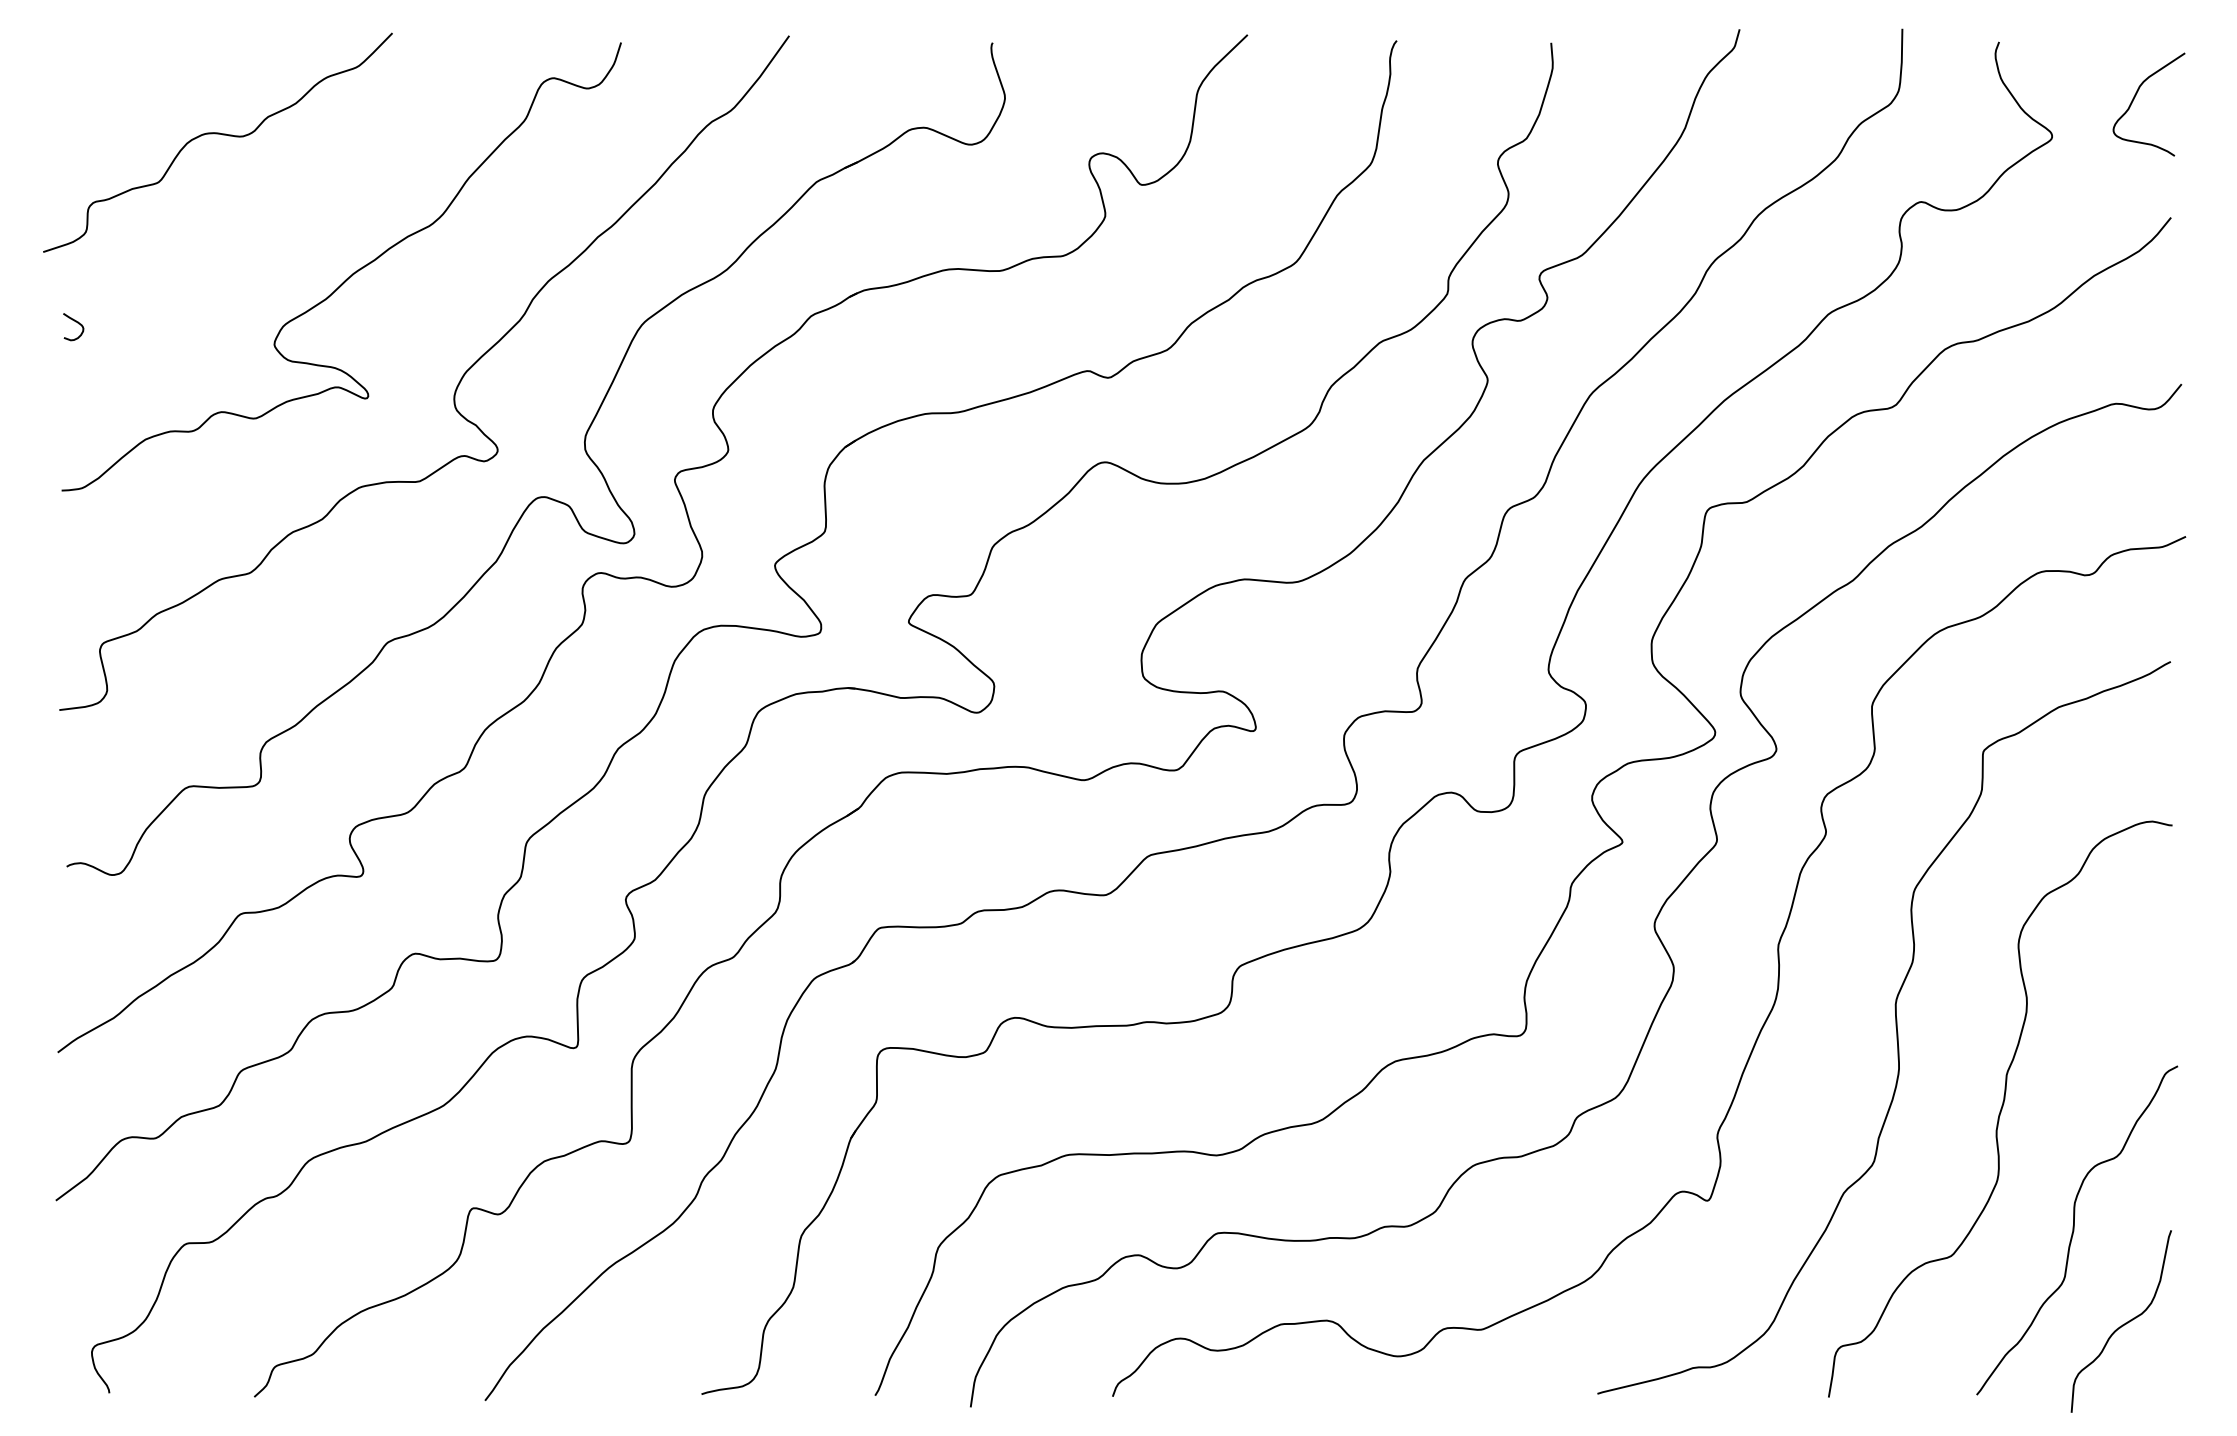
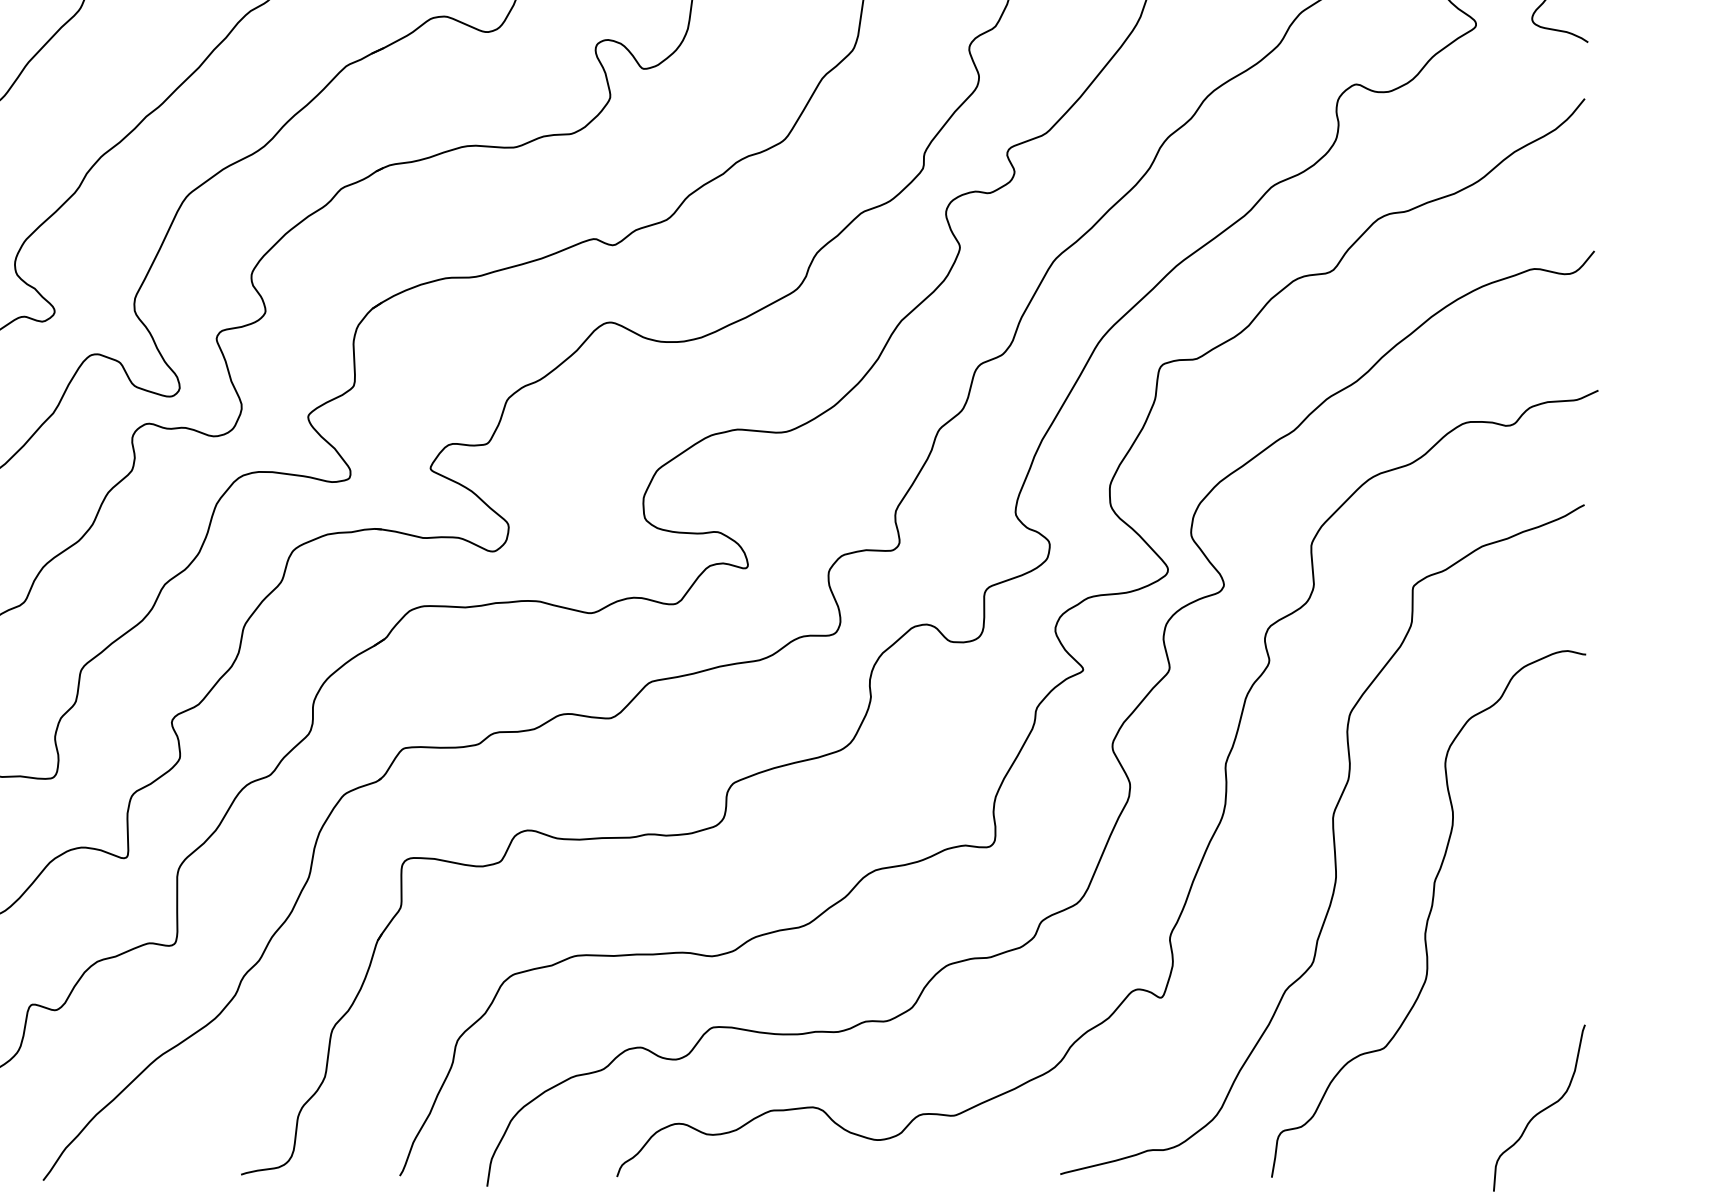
curve: (2074, 1230) -> (1496, 1024), removed

